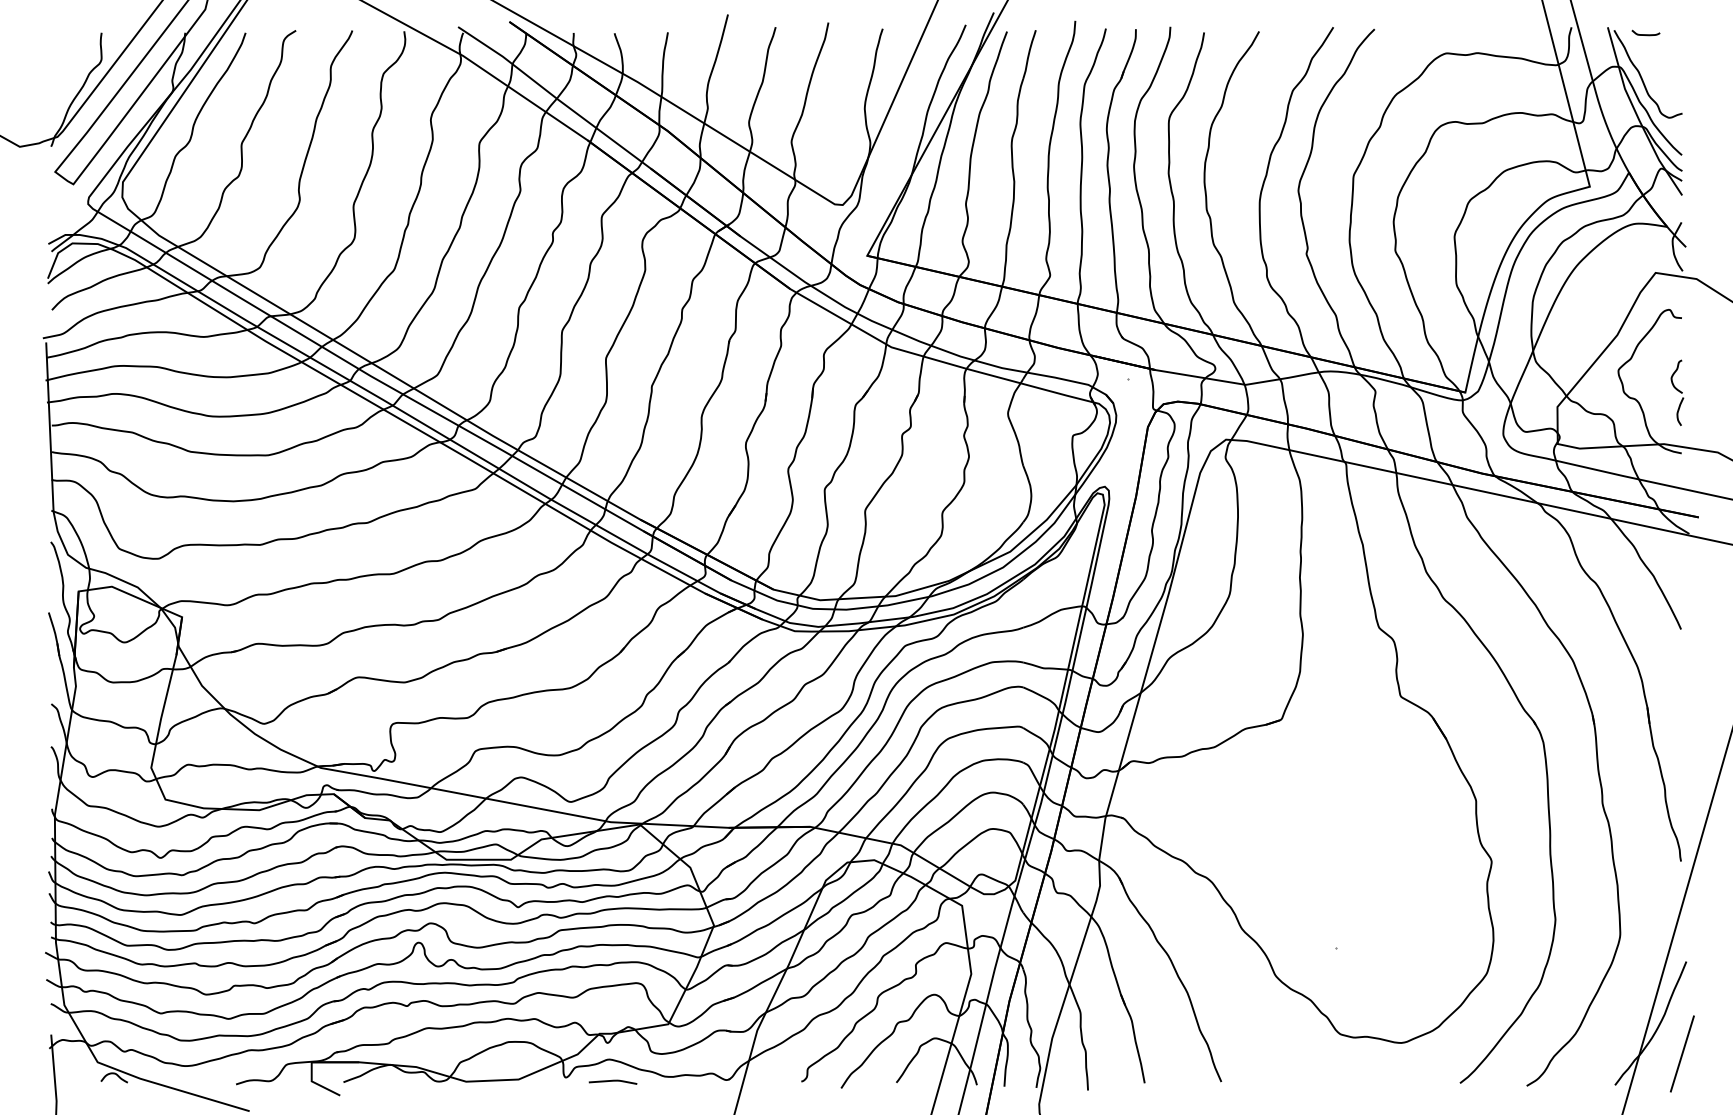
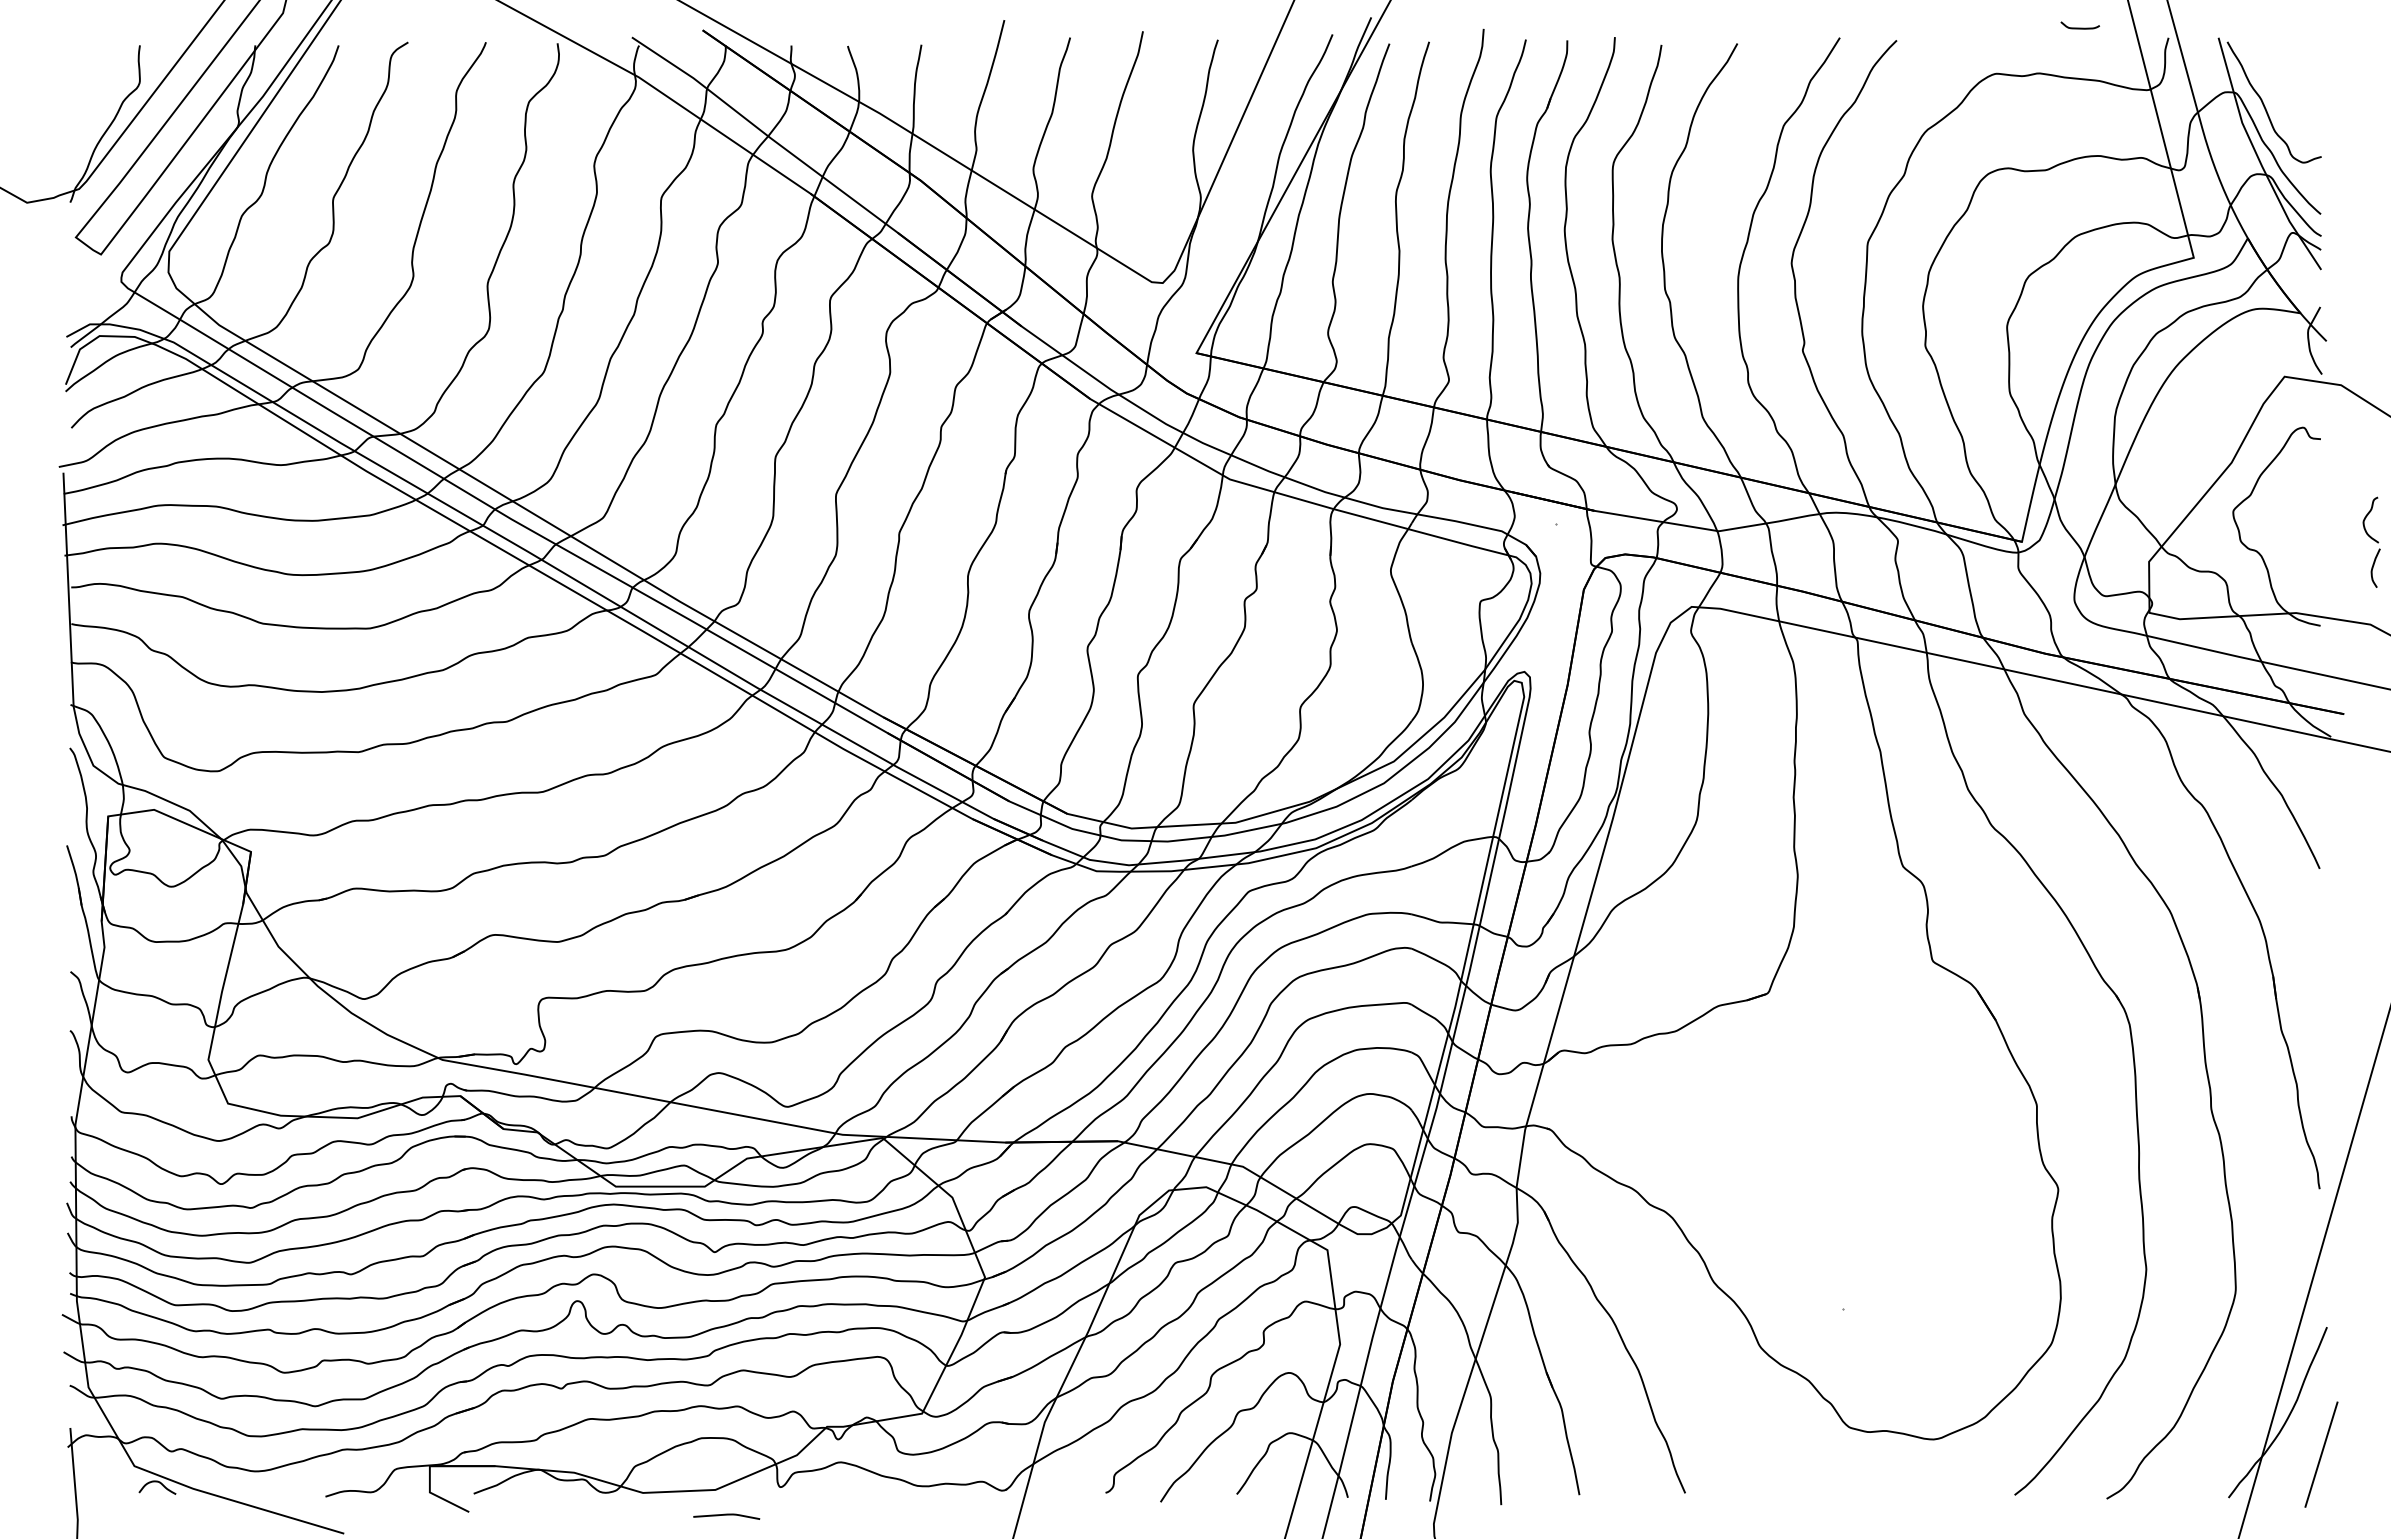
curve: (1645, 34) -> (2079, 27), moved
part: (1677, 392) -> (2371, 541), moved
curve: (612, 1081) -> (726, 1515), moved

